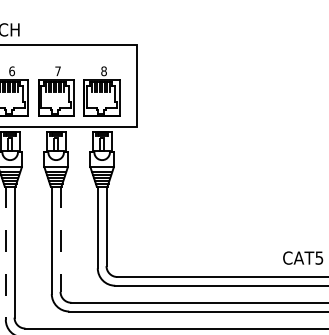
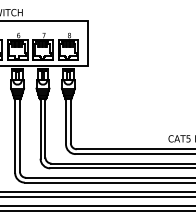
line: (60, 239) -> (45, 128), dashed -> solid
line: (6, 253) -> (15, 136), dashed -> solid

